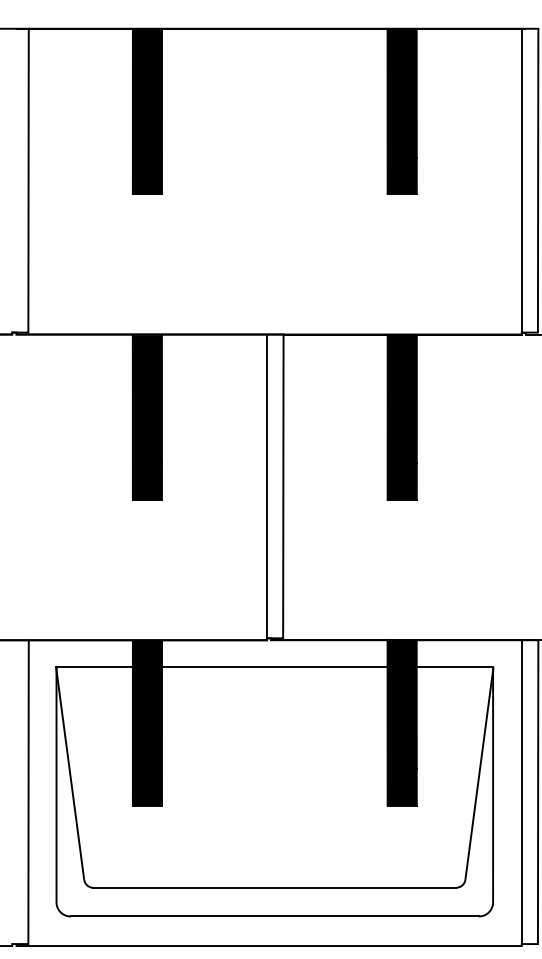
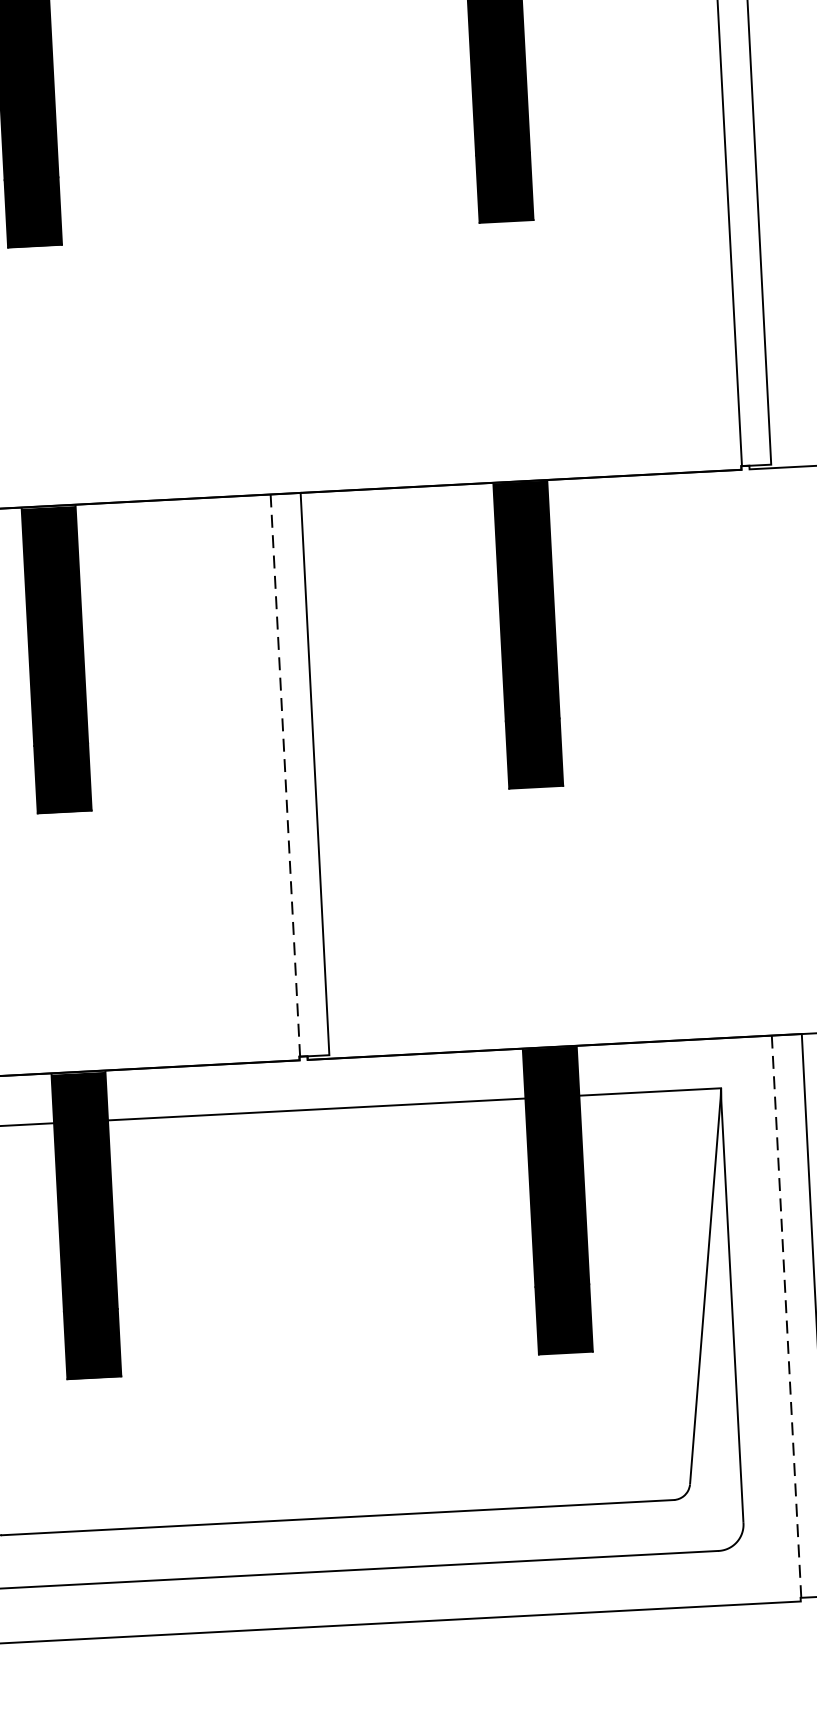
line: (267, 486) -> (285, 775), solid -> dashed
line: (522, 792) -> (787, 1317), solid -> dashed

